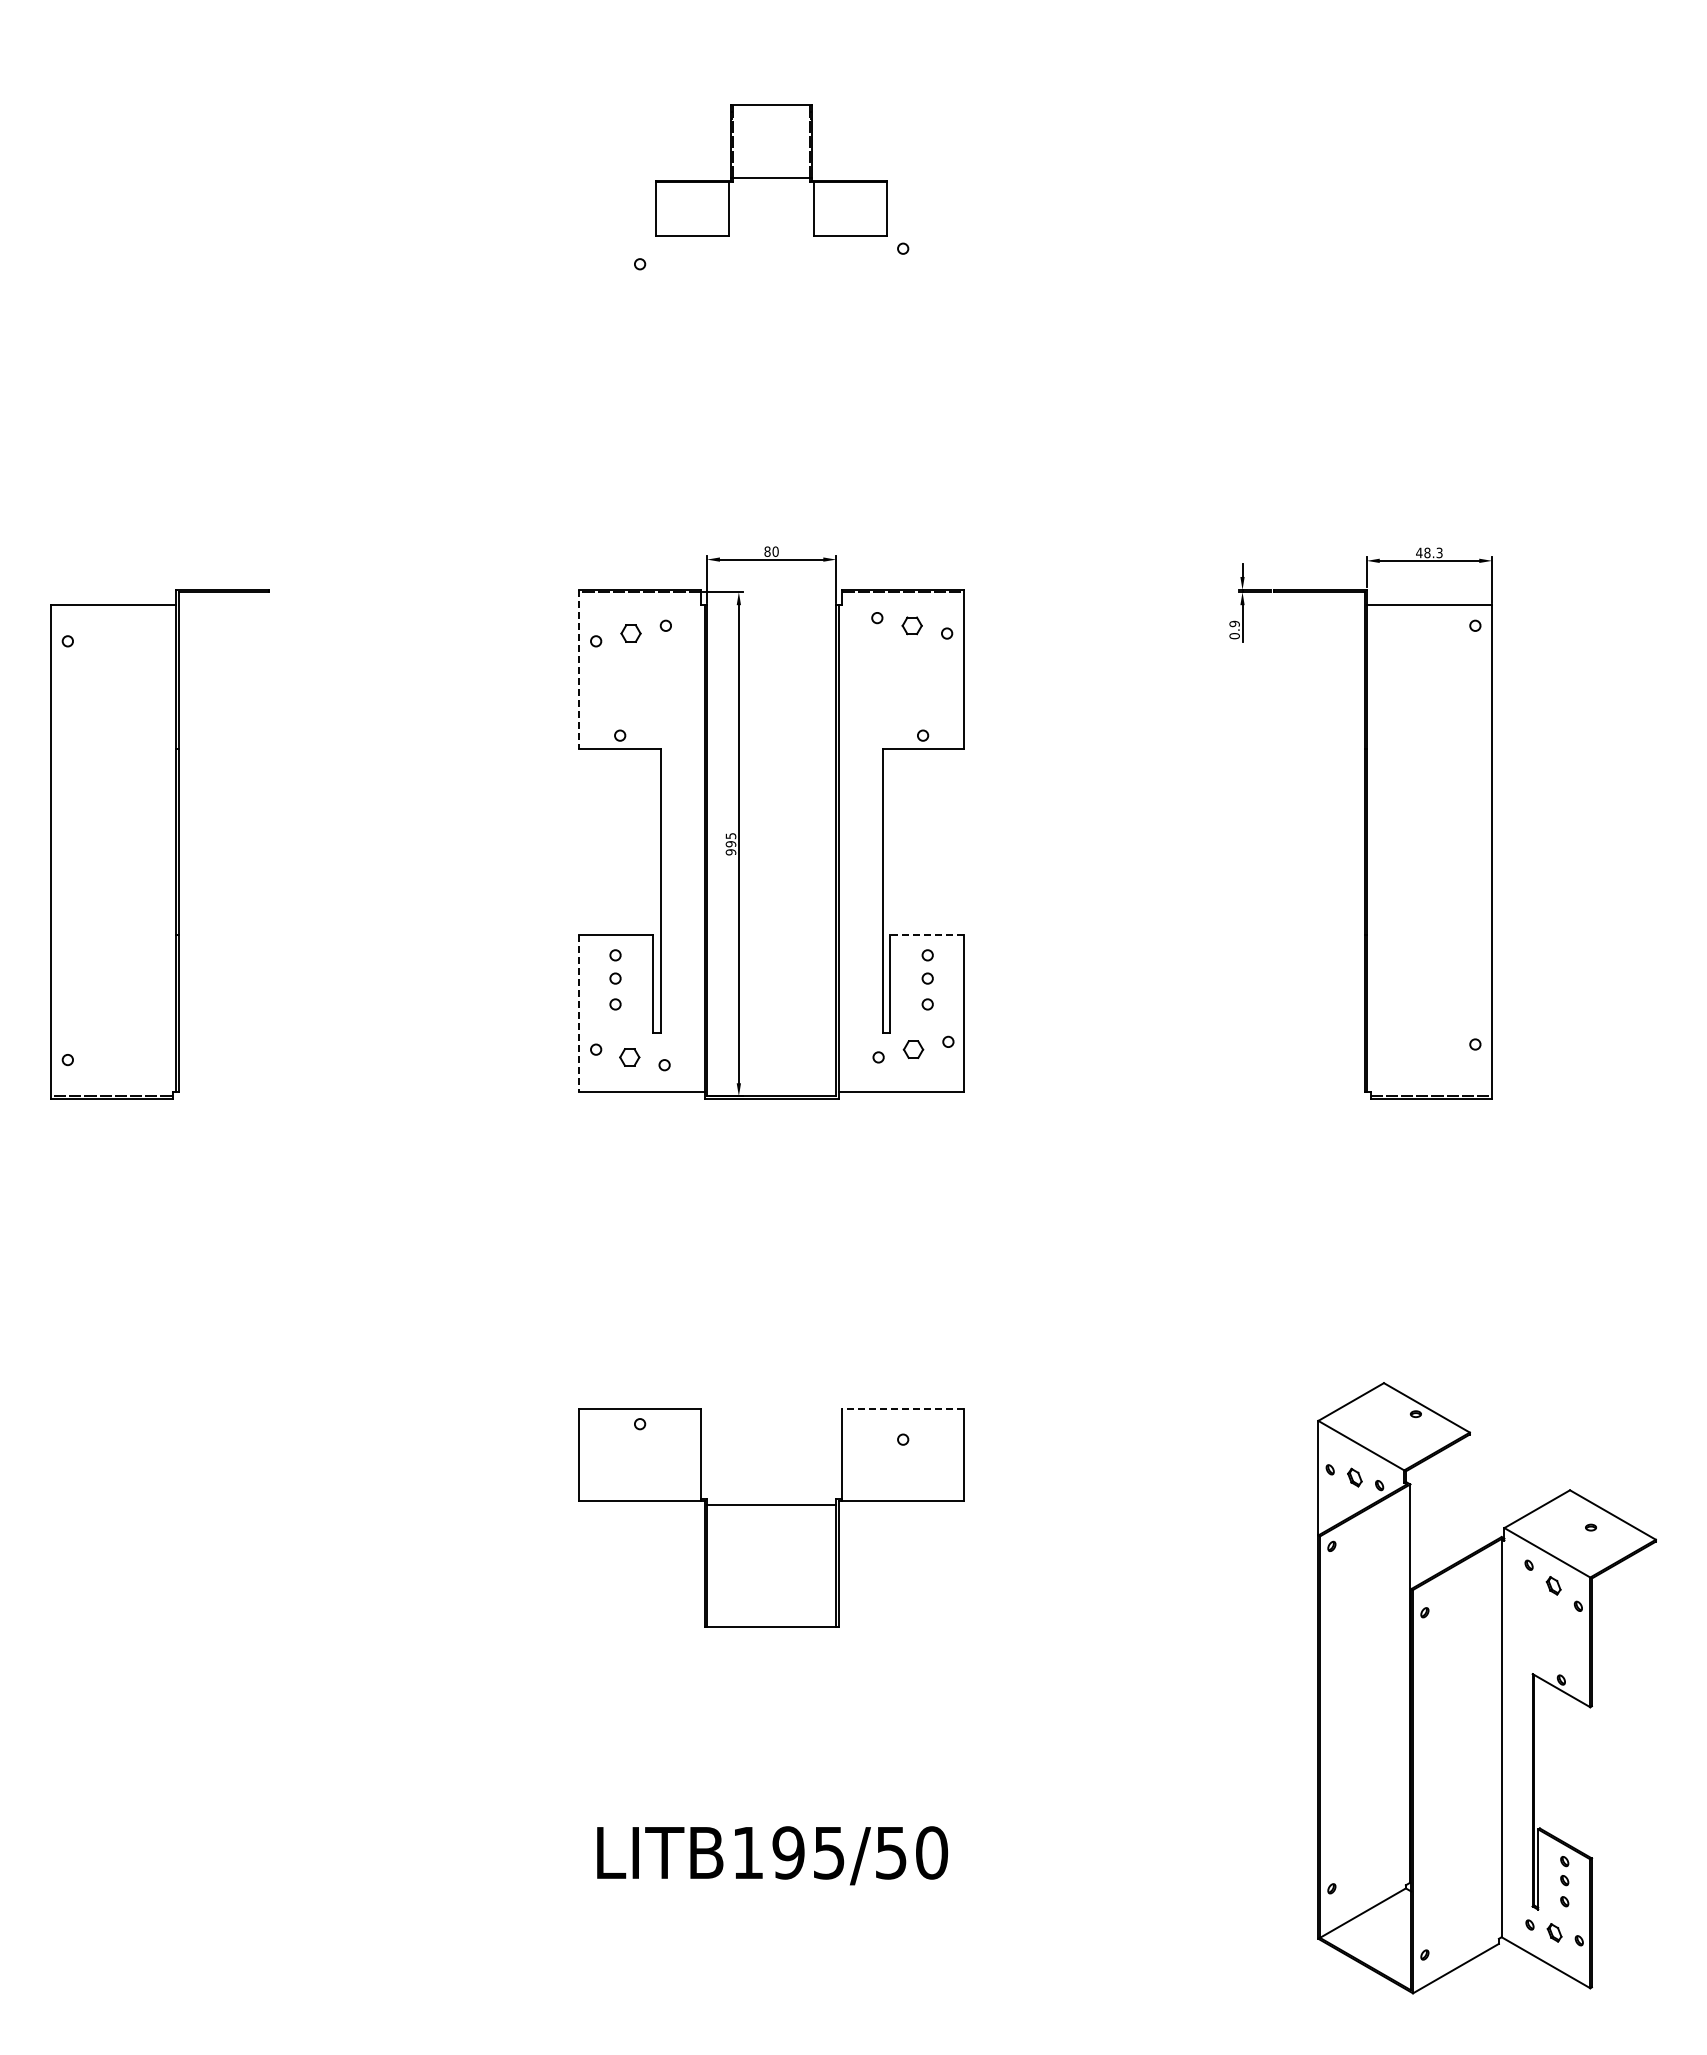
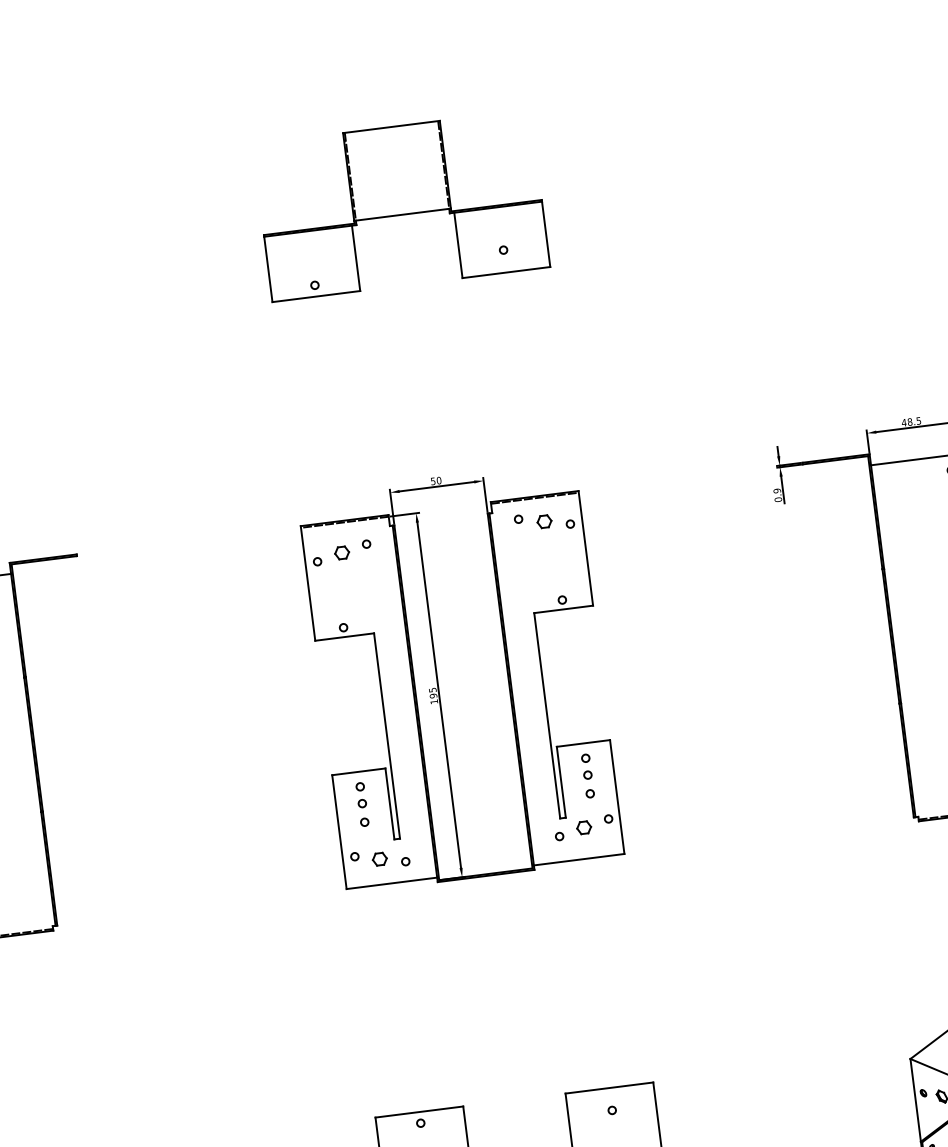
part: (771, 170) -> (401, 205), size x1.67
text: (767, 551) -> (433, 481), 80 -> 50
text: (1439, 552) -> (918, 420), 48.3 -> 48.5
line: (579, 669) -> (308, 583), dashed -> solid
text: (730, 852) -> (433, 702), 995 -> 195
line: (927, 934) -> (583, 743), dashed -> solid
line: (579, 1013) -> (339, 832), dashed -> solid
line: (903, 1408) -> (609, 1087), dashed -> solid

